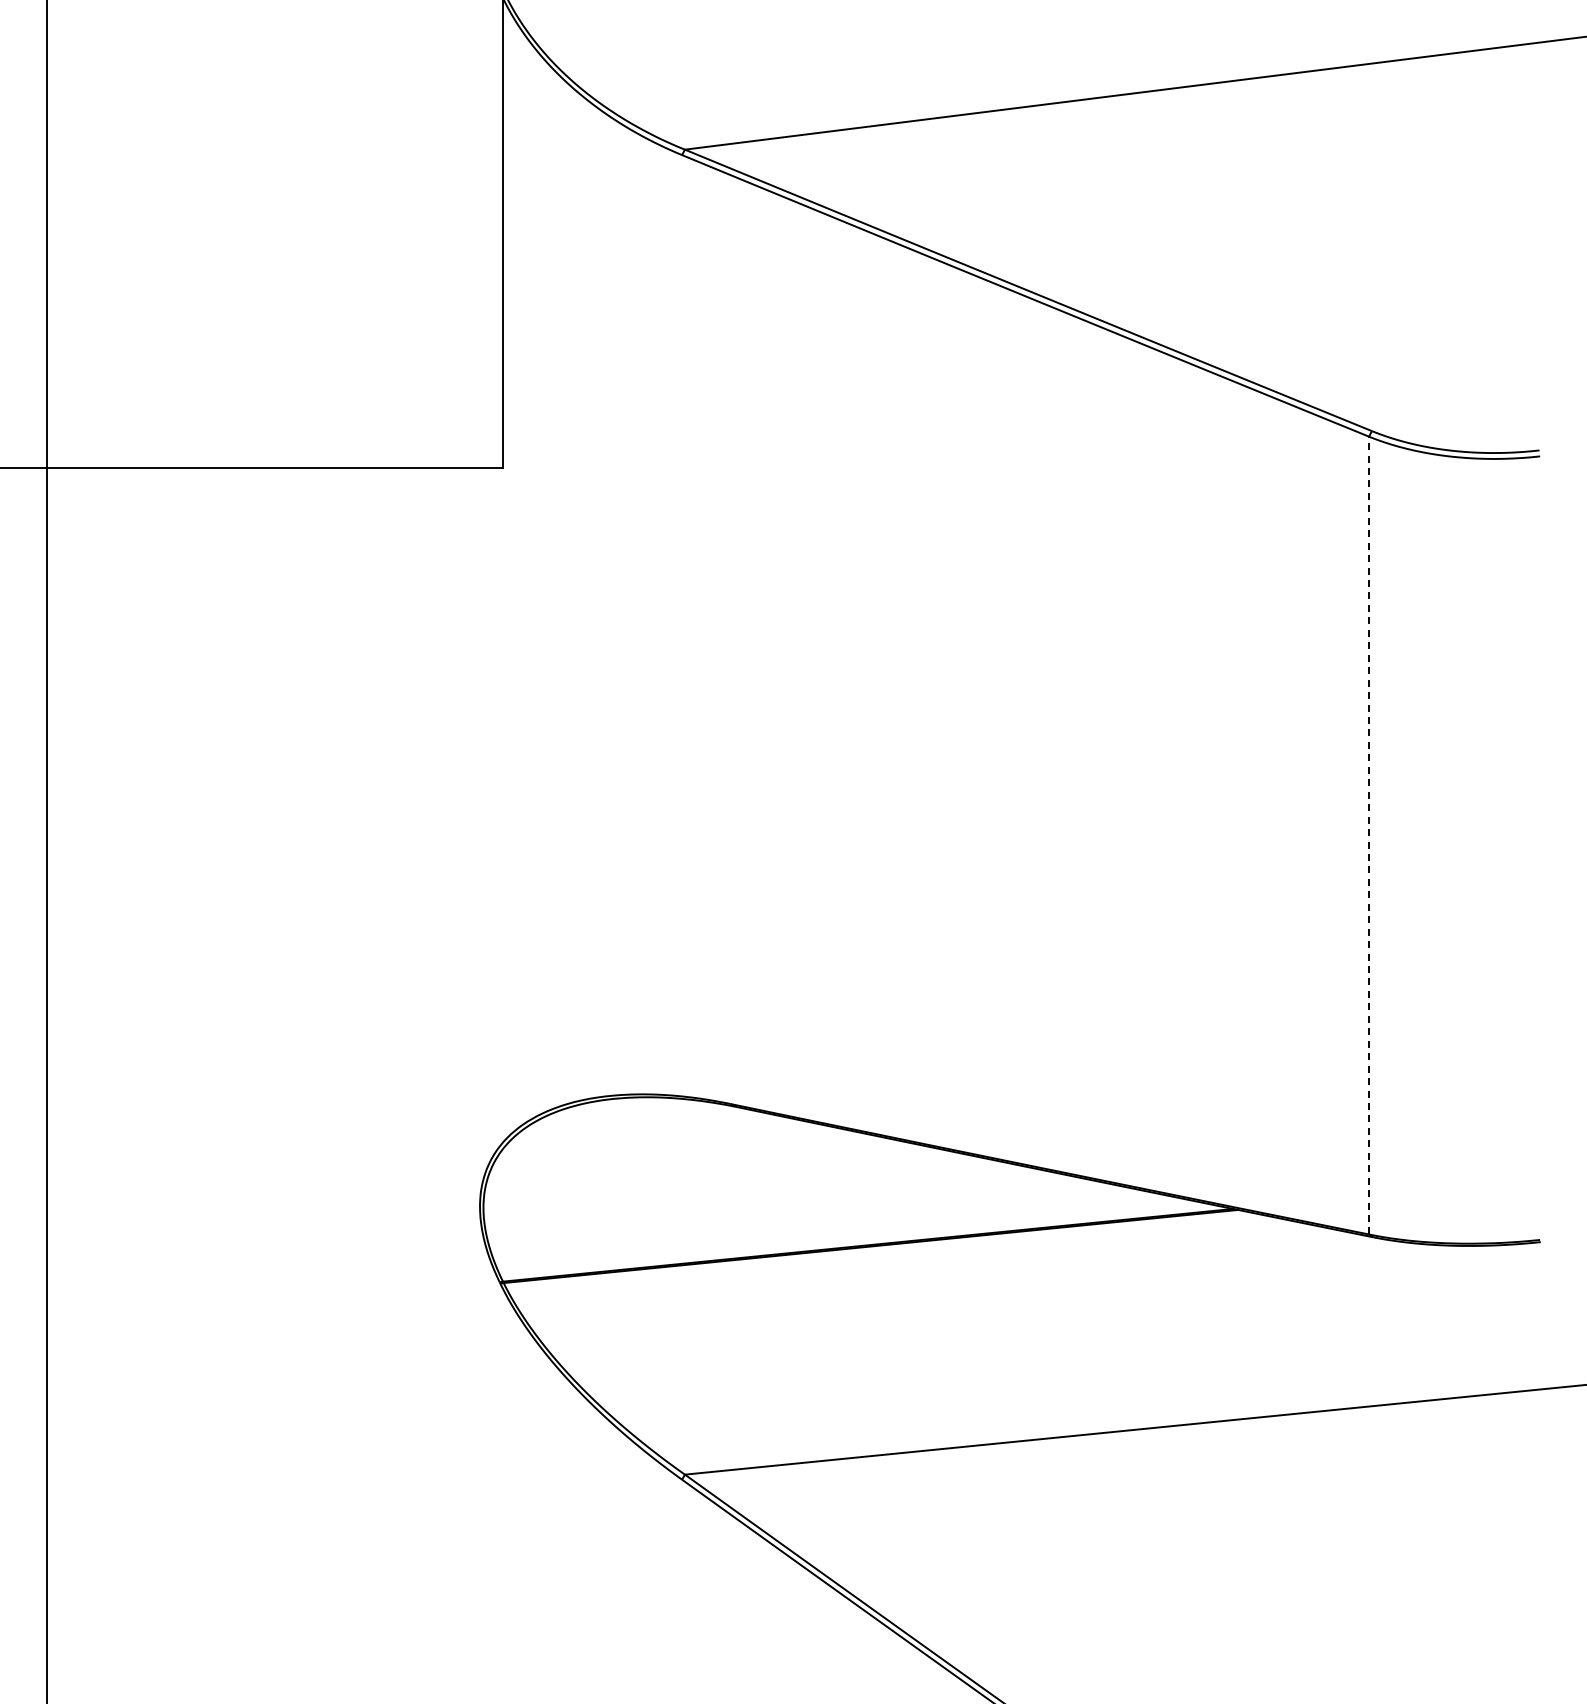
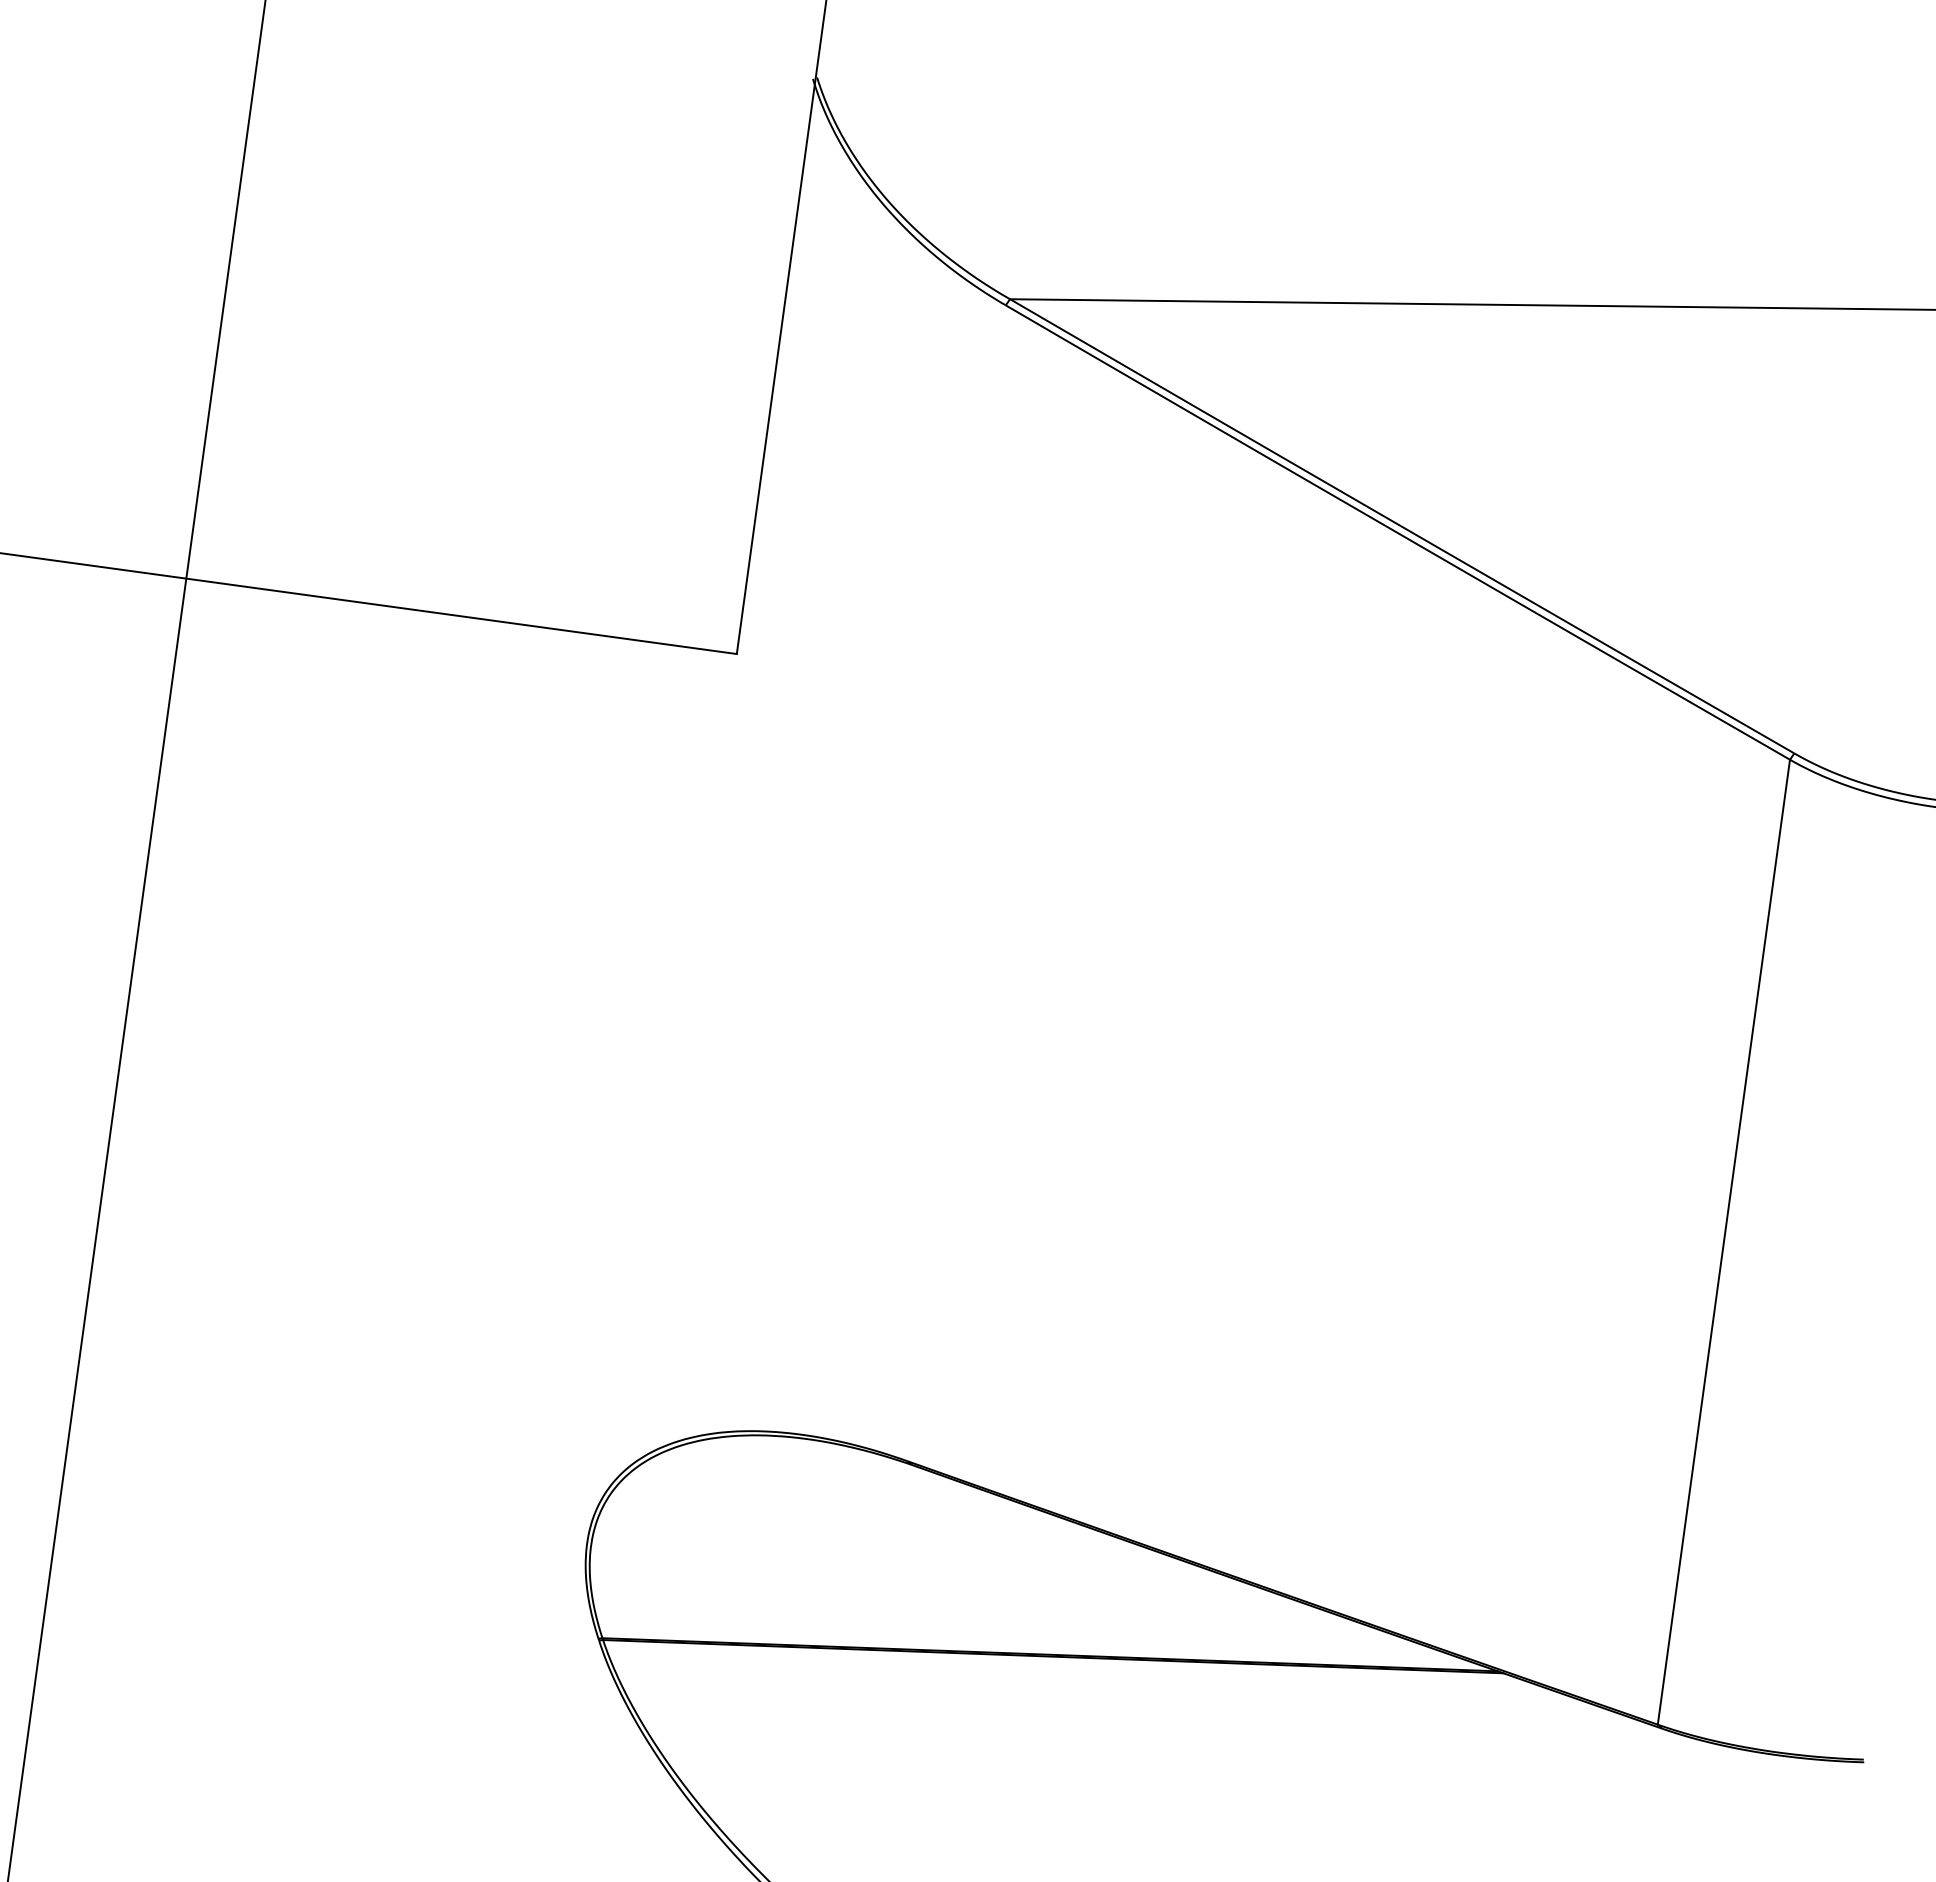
line: (1369, 835) -> (1724, 1242), dashed -> solid

